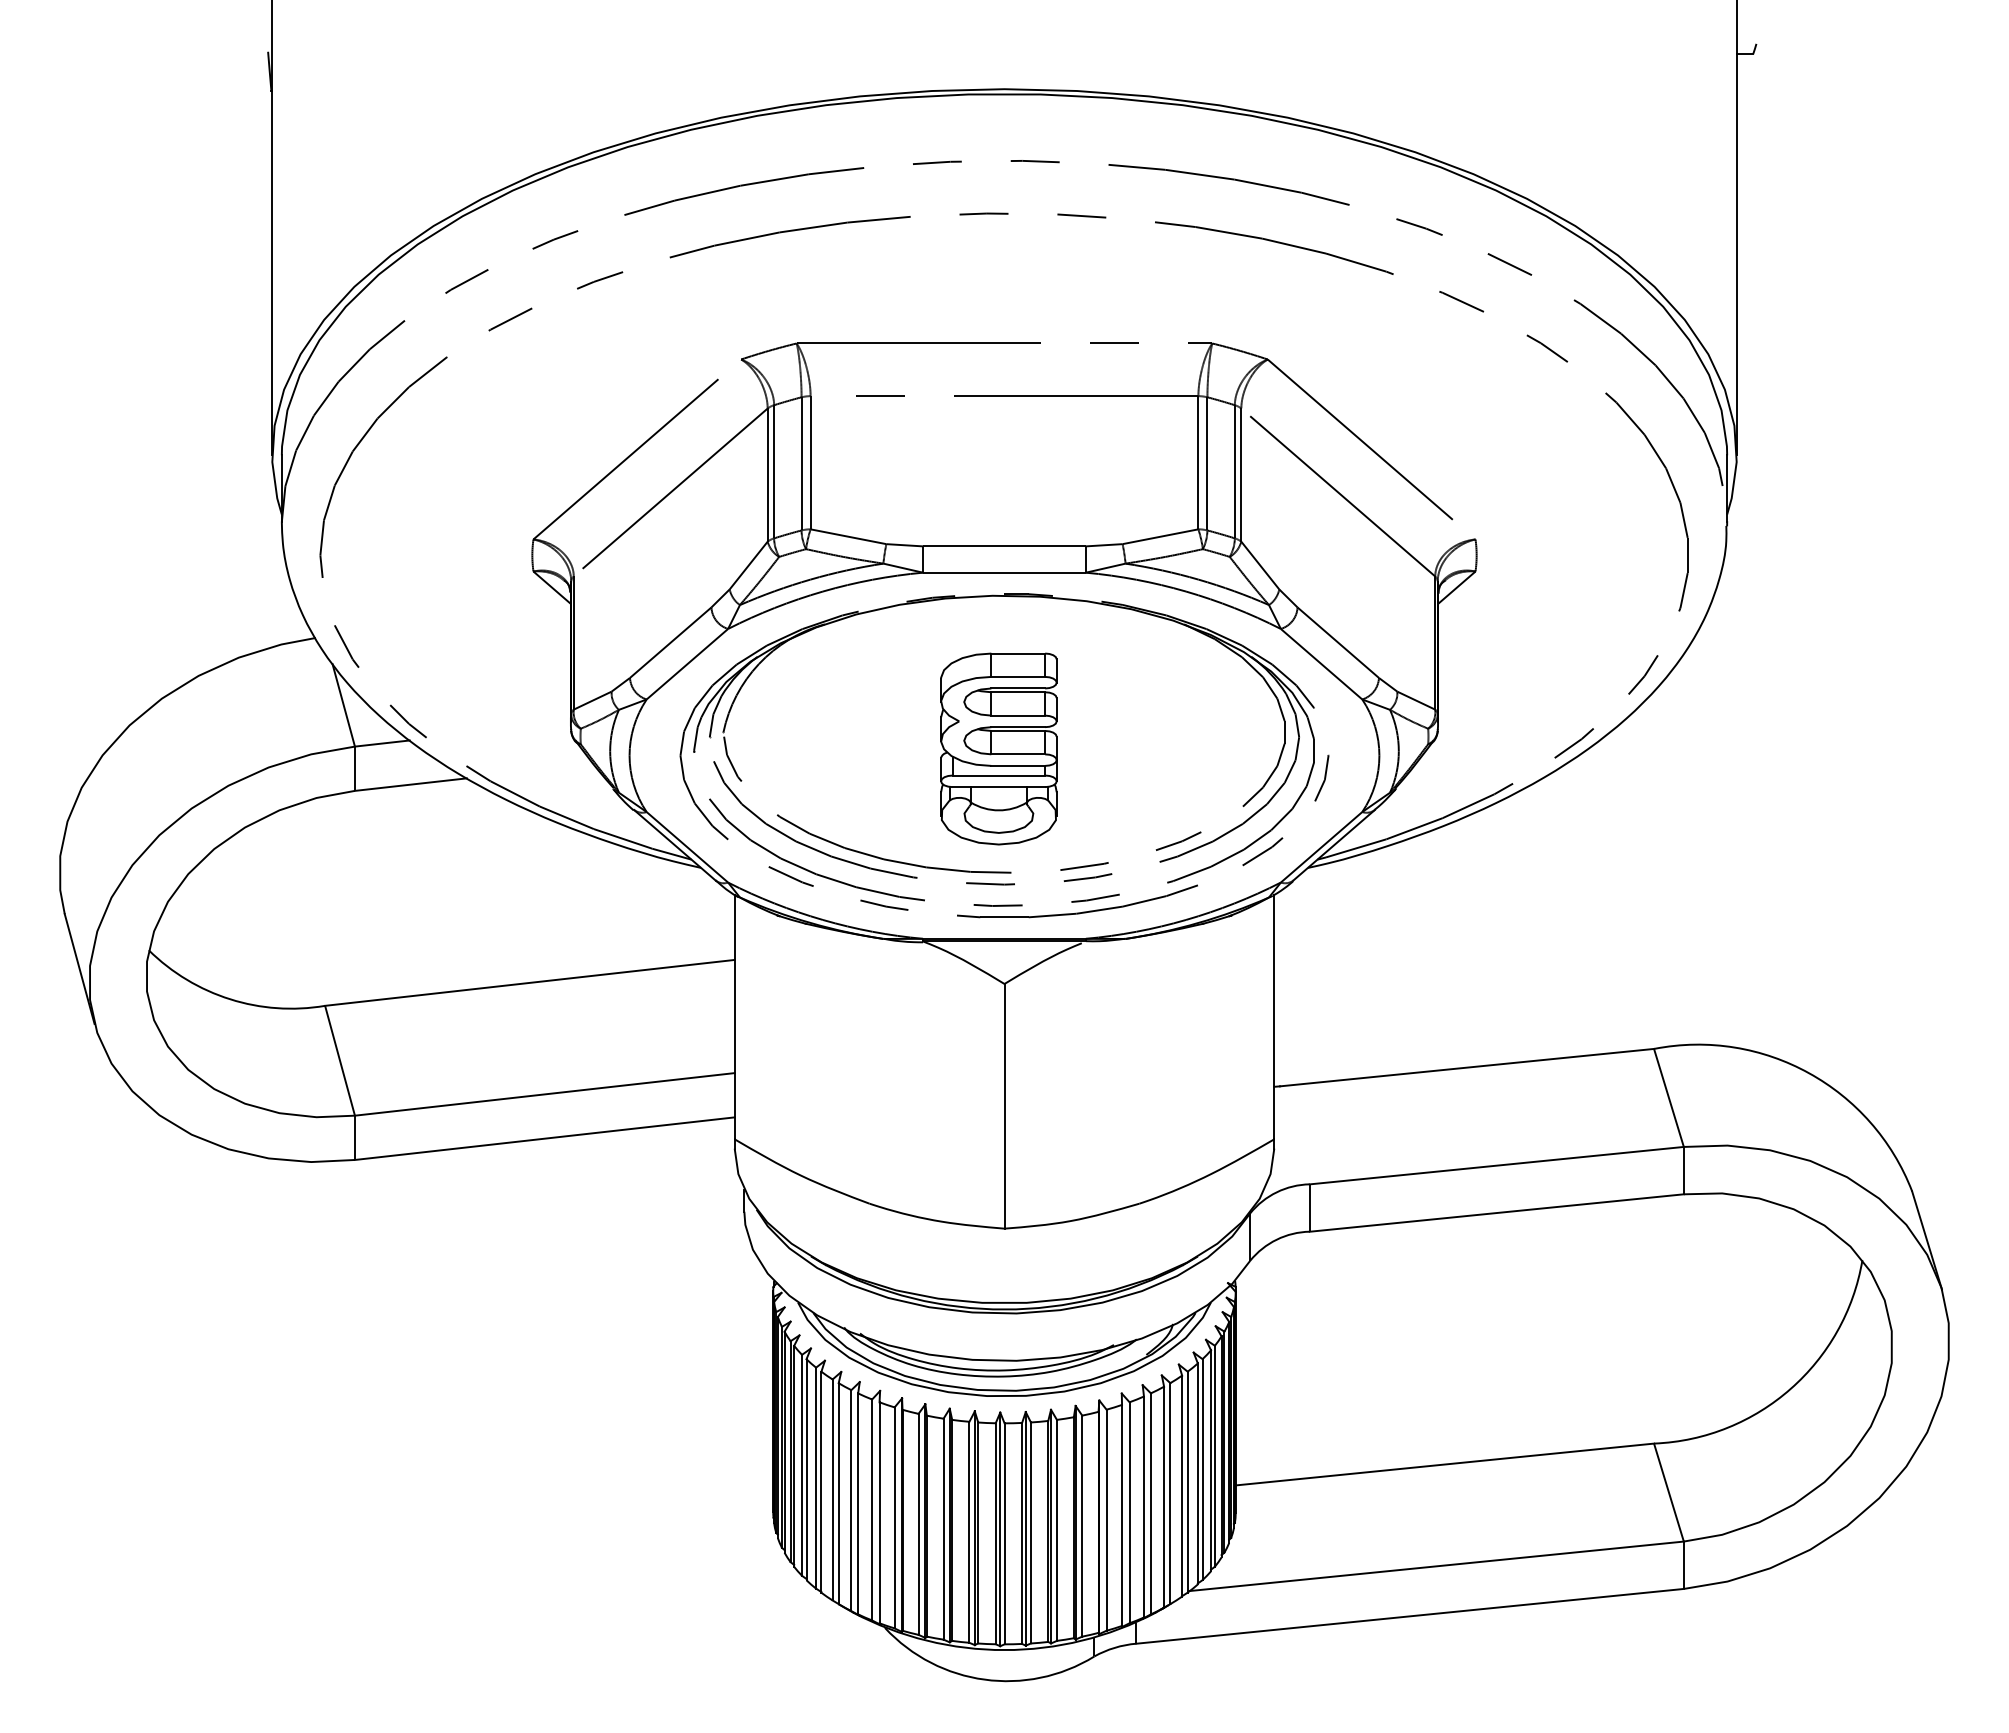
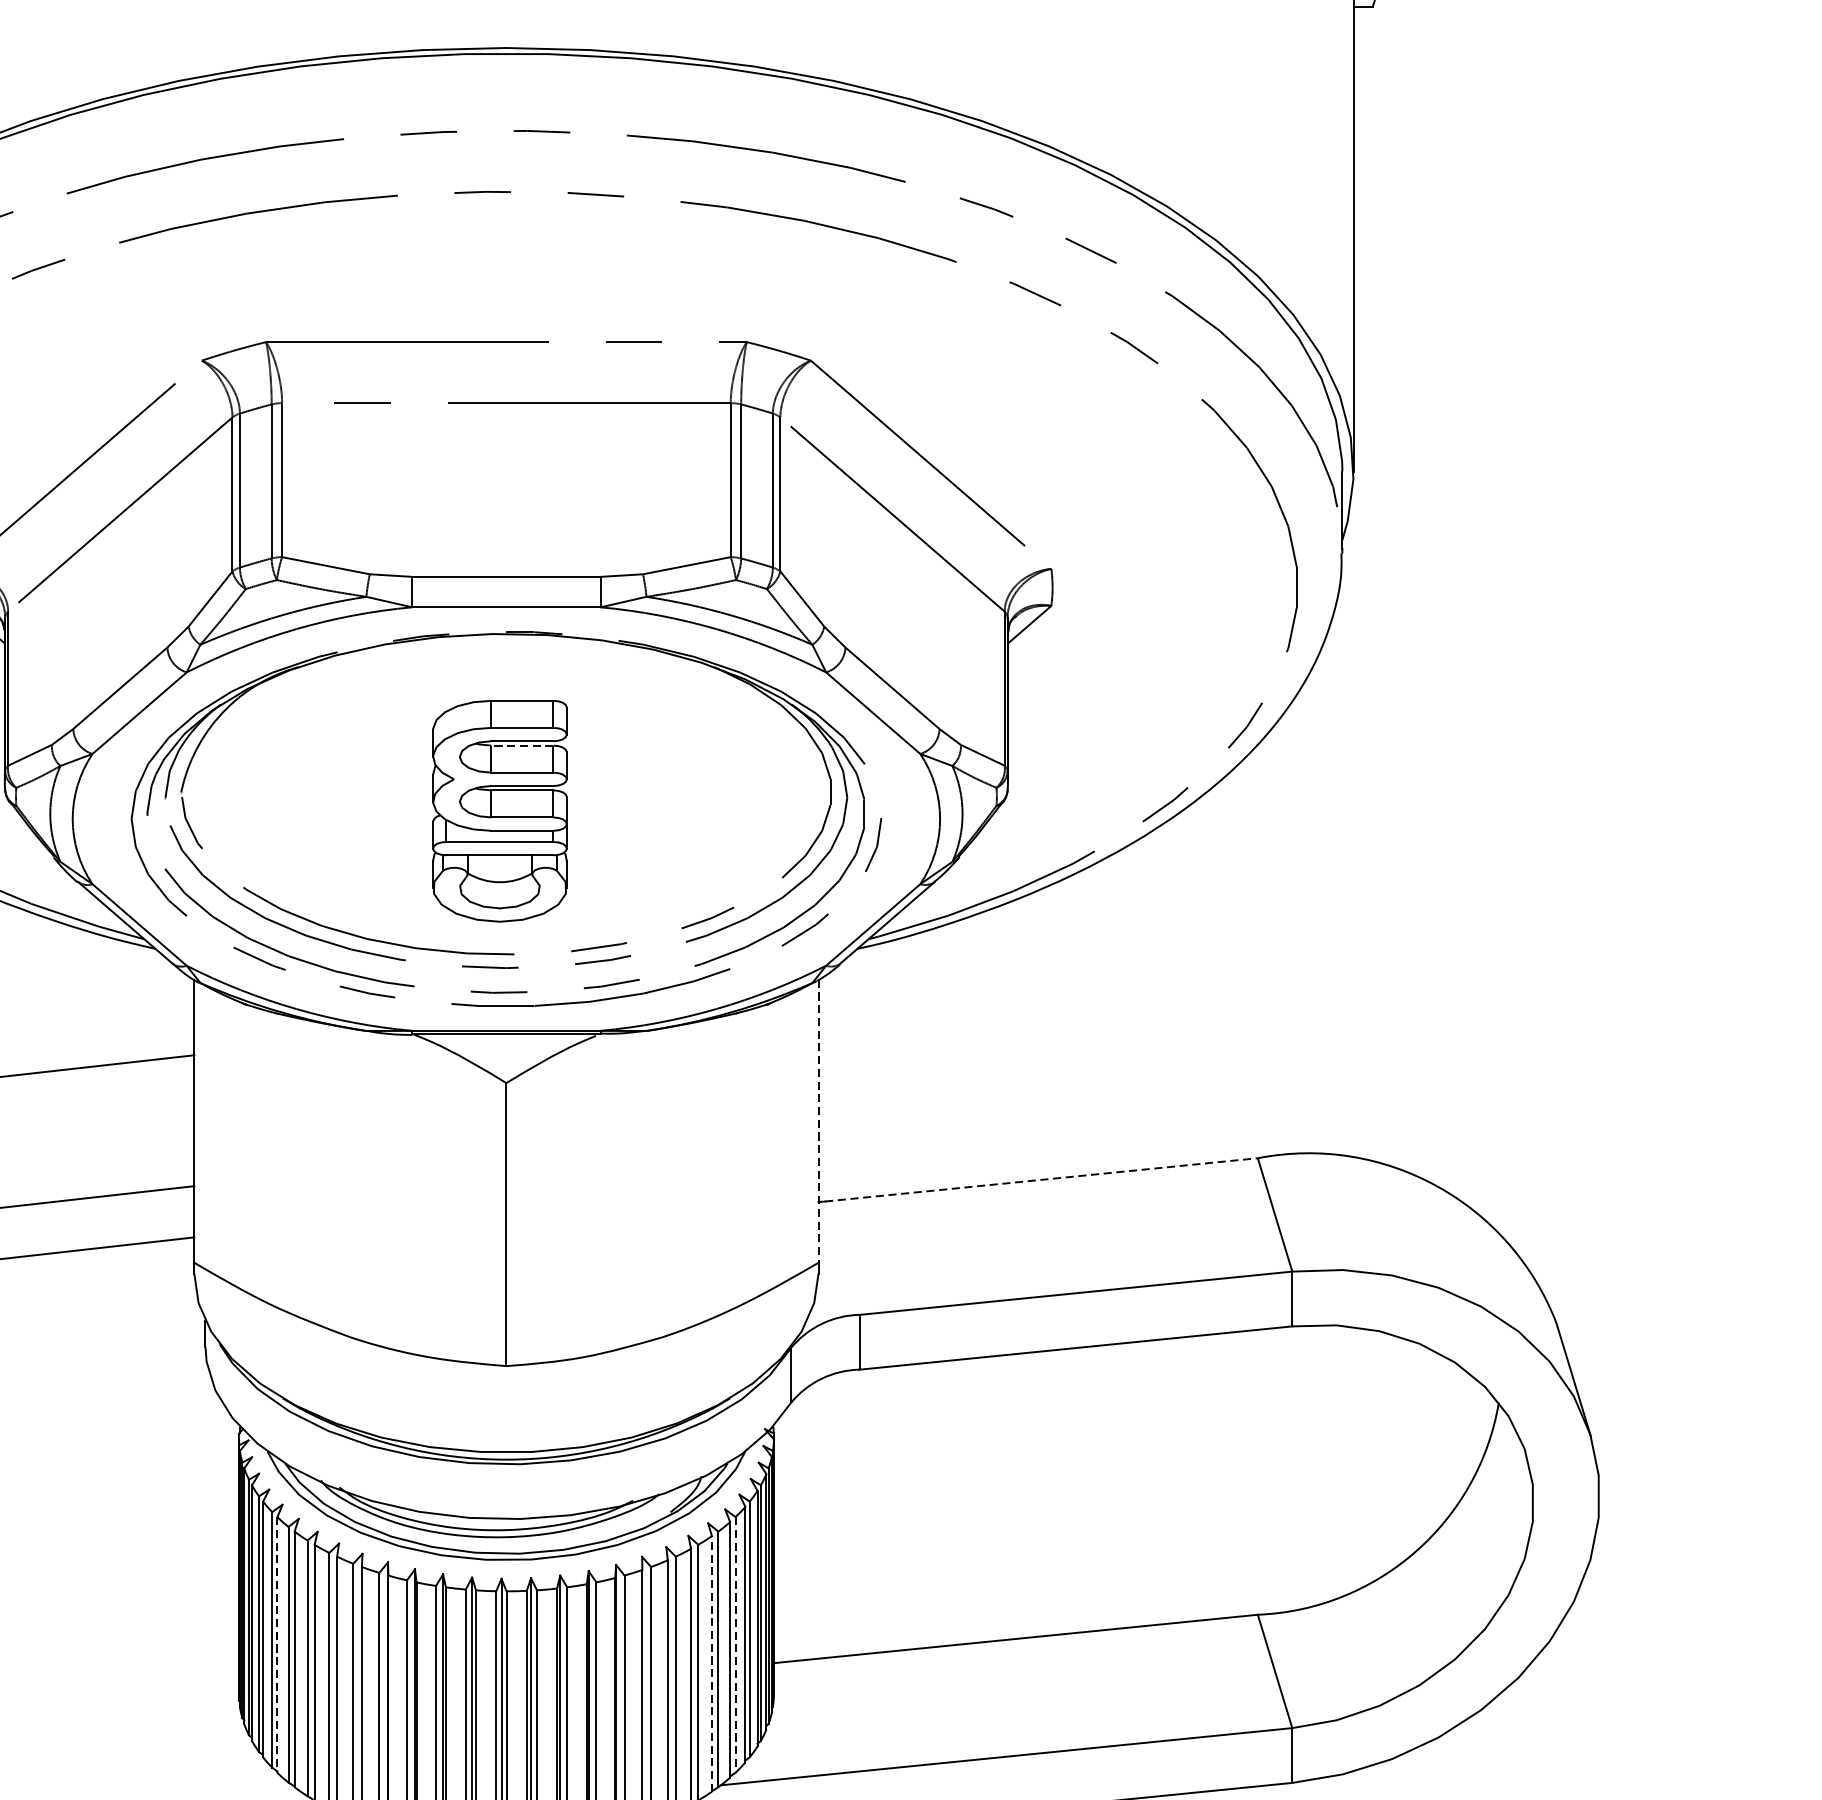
line: (1018, 692) -> (522, 745), solid -> dashed
line: (1274, 1017) -> (818, 1121), solid -> dashed
line: (1467, 1067) -> (1042, 1179), solid -> dashed
line: (806, 1469) -> (277, 1644), solid -> dashed
line: (1202, 1469) -> (735, 1644), solid -> dashed
line: (1182, 1486) -> (712, 1664), solid -> dashed

